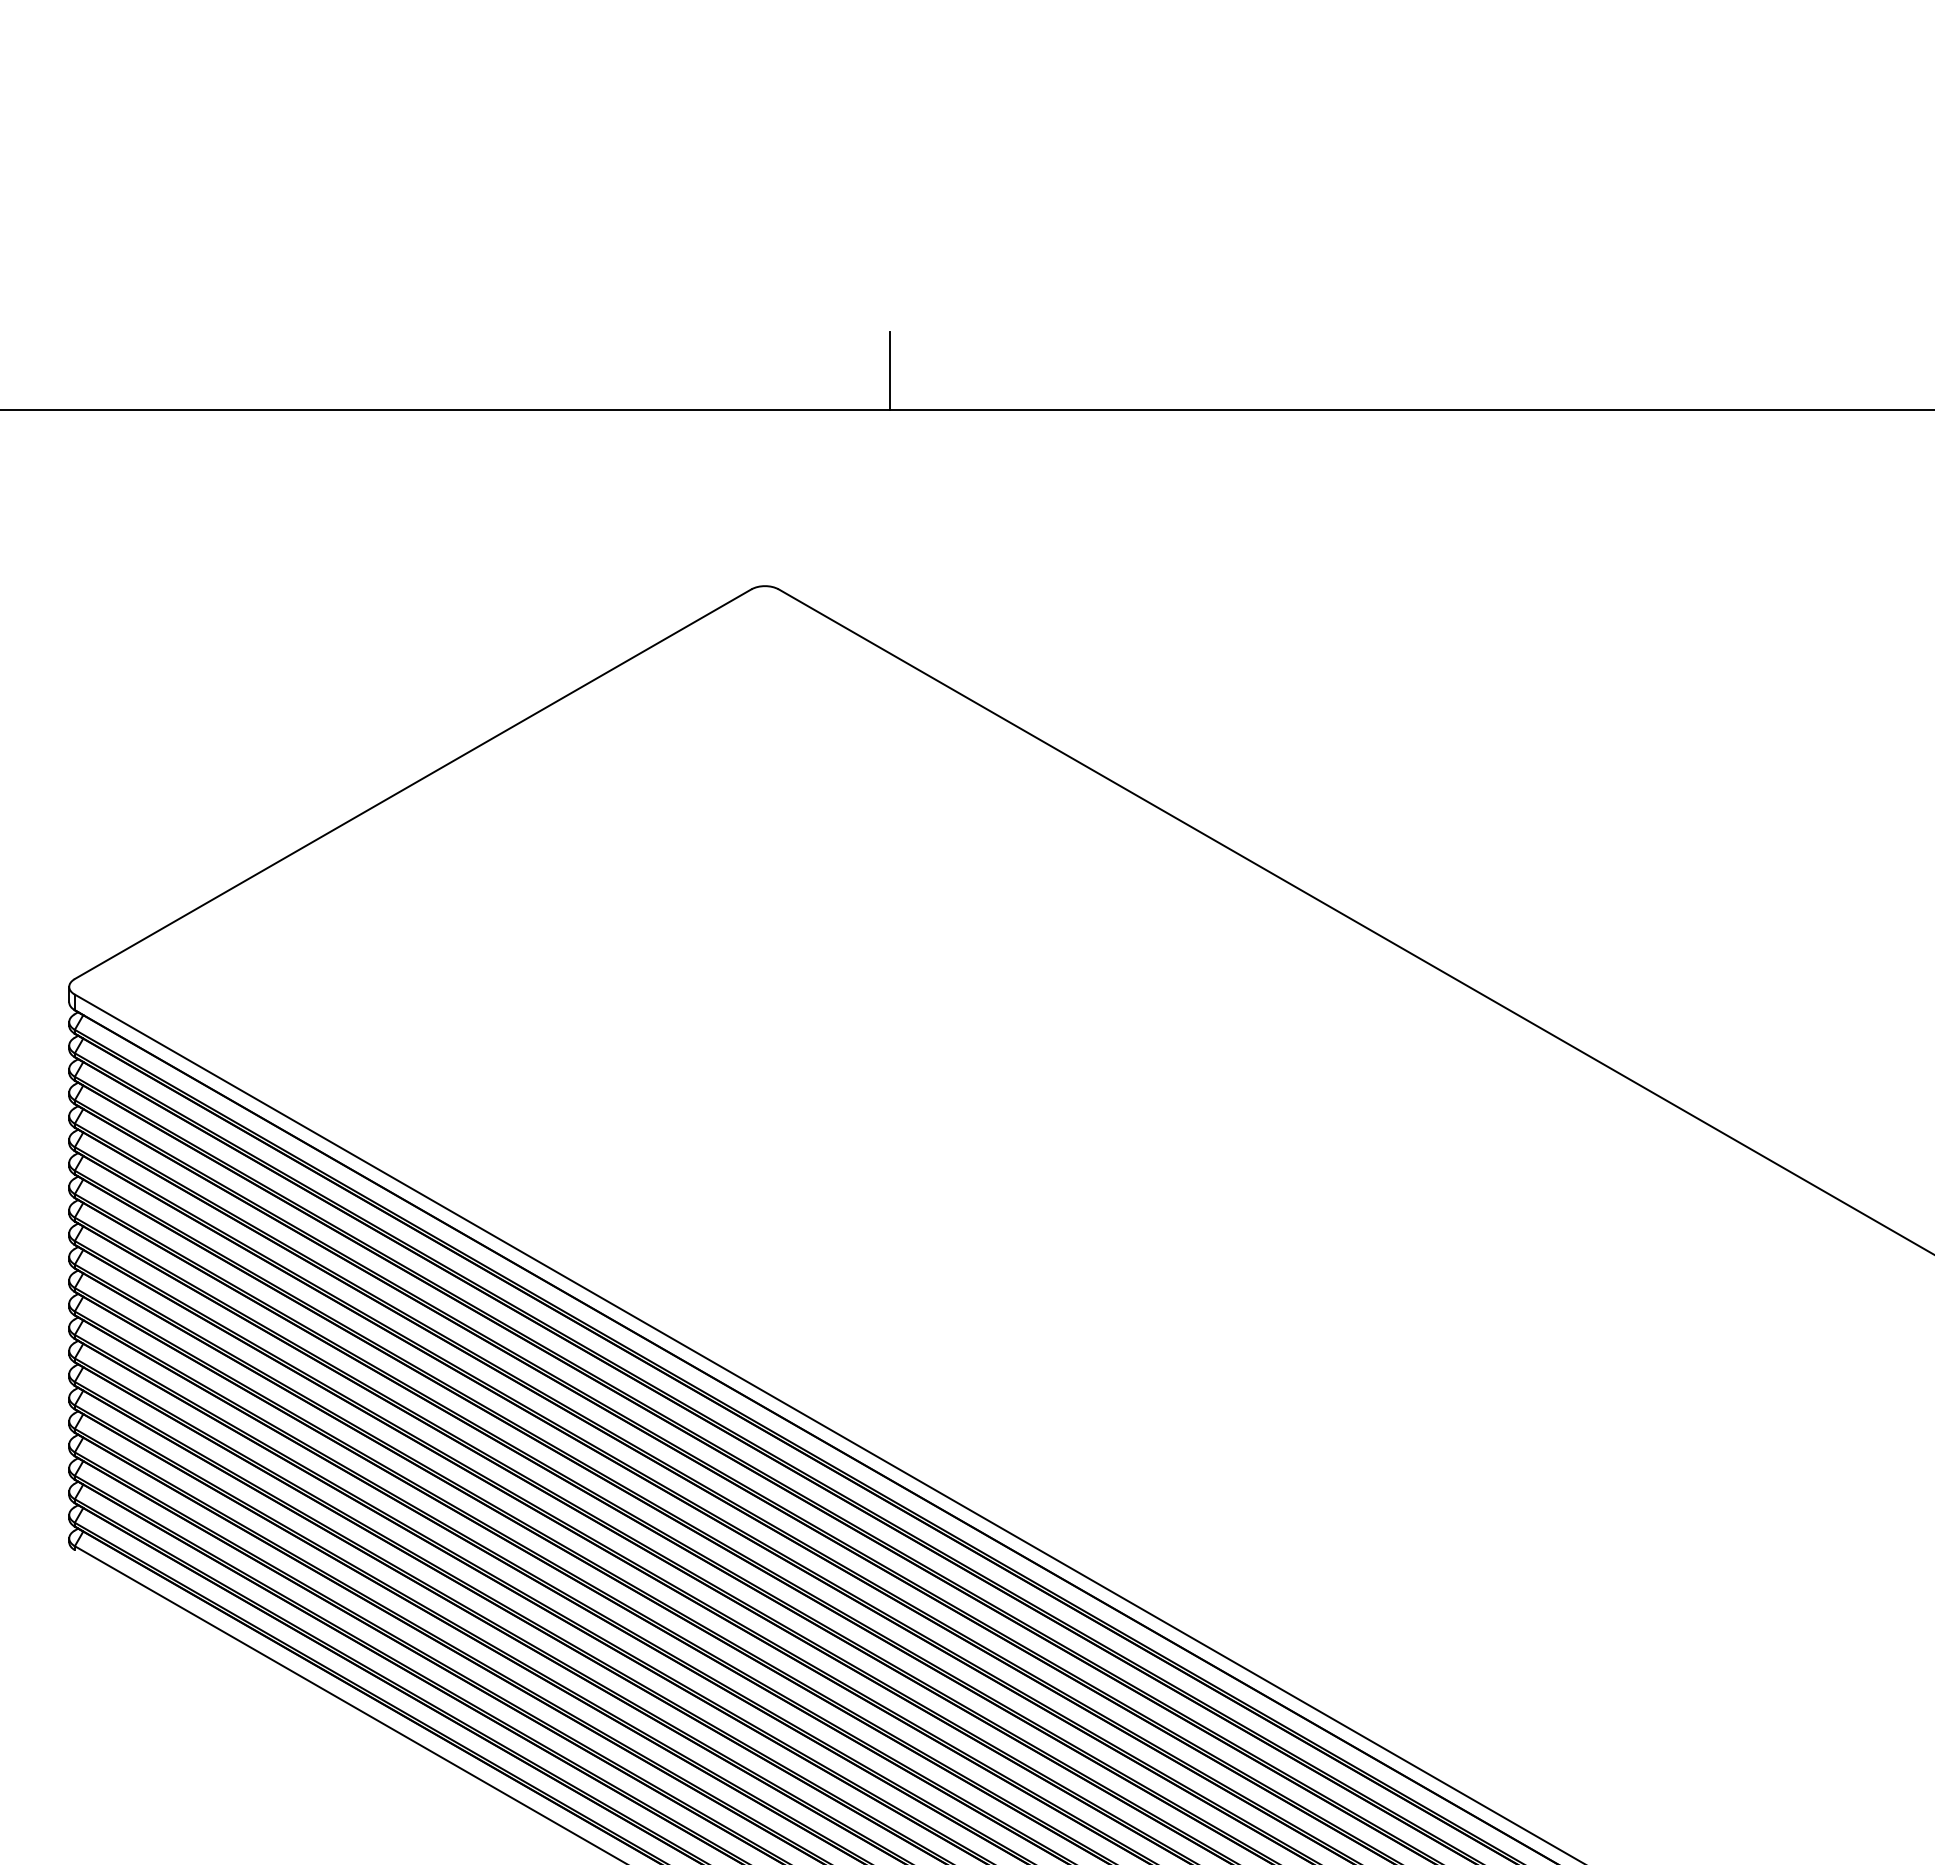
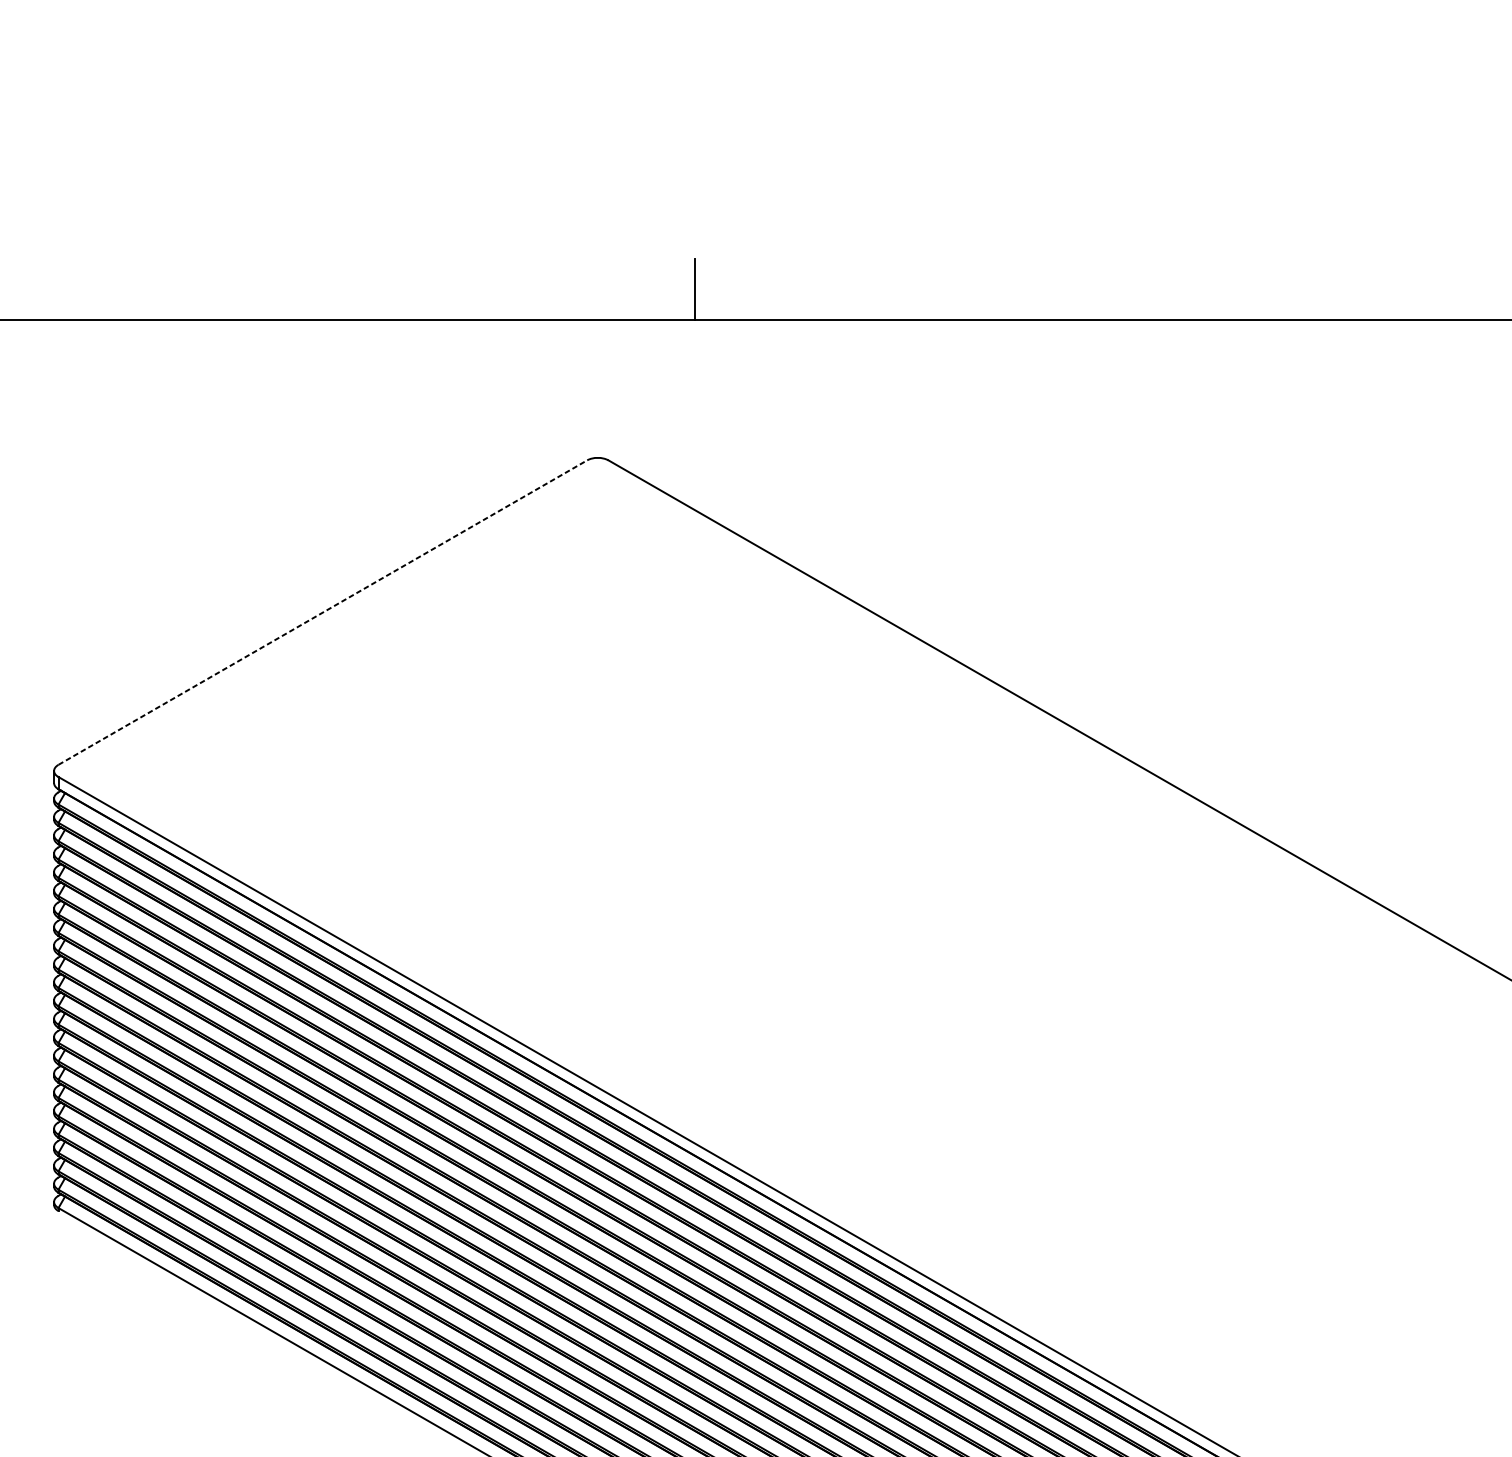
line: (413, 783) -> (323, 612), solid -> dashed

